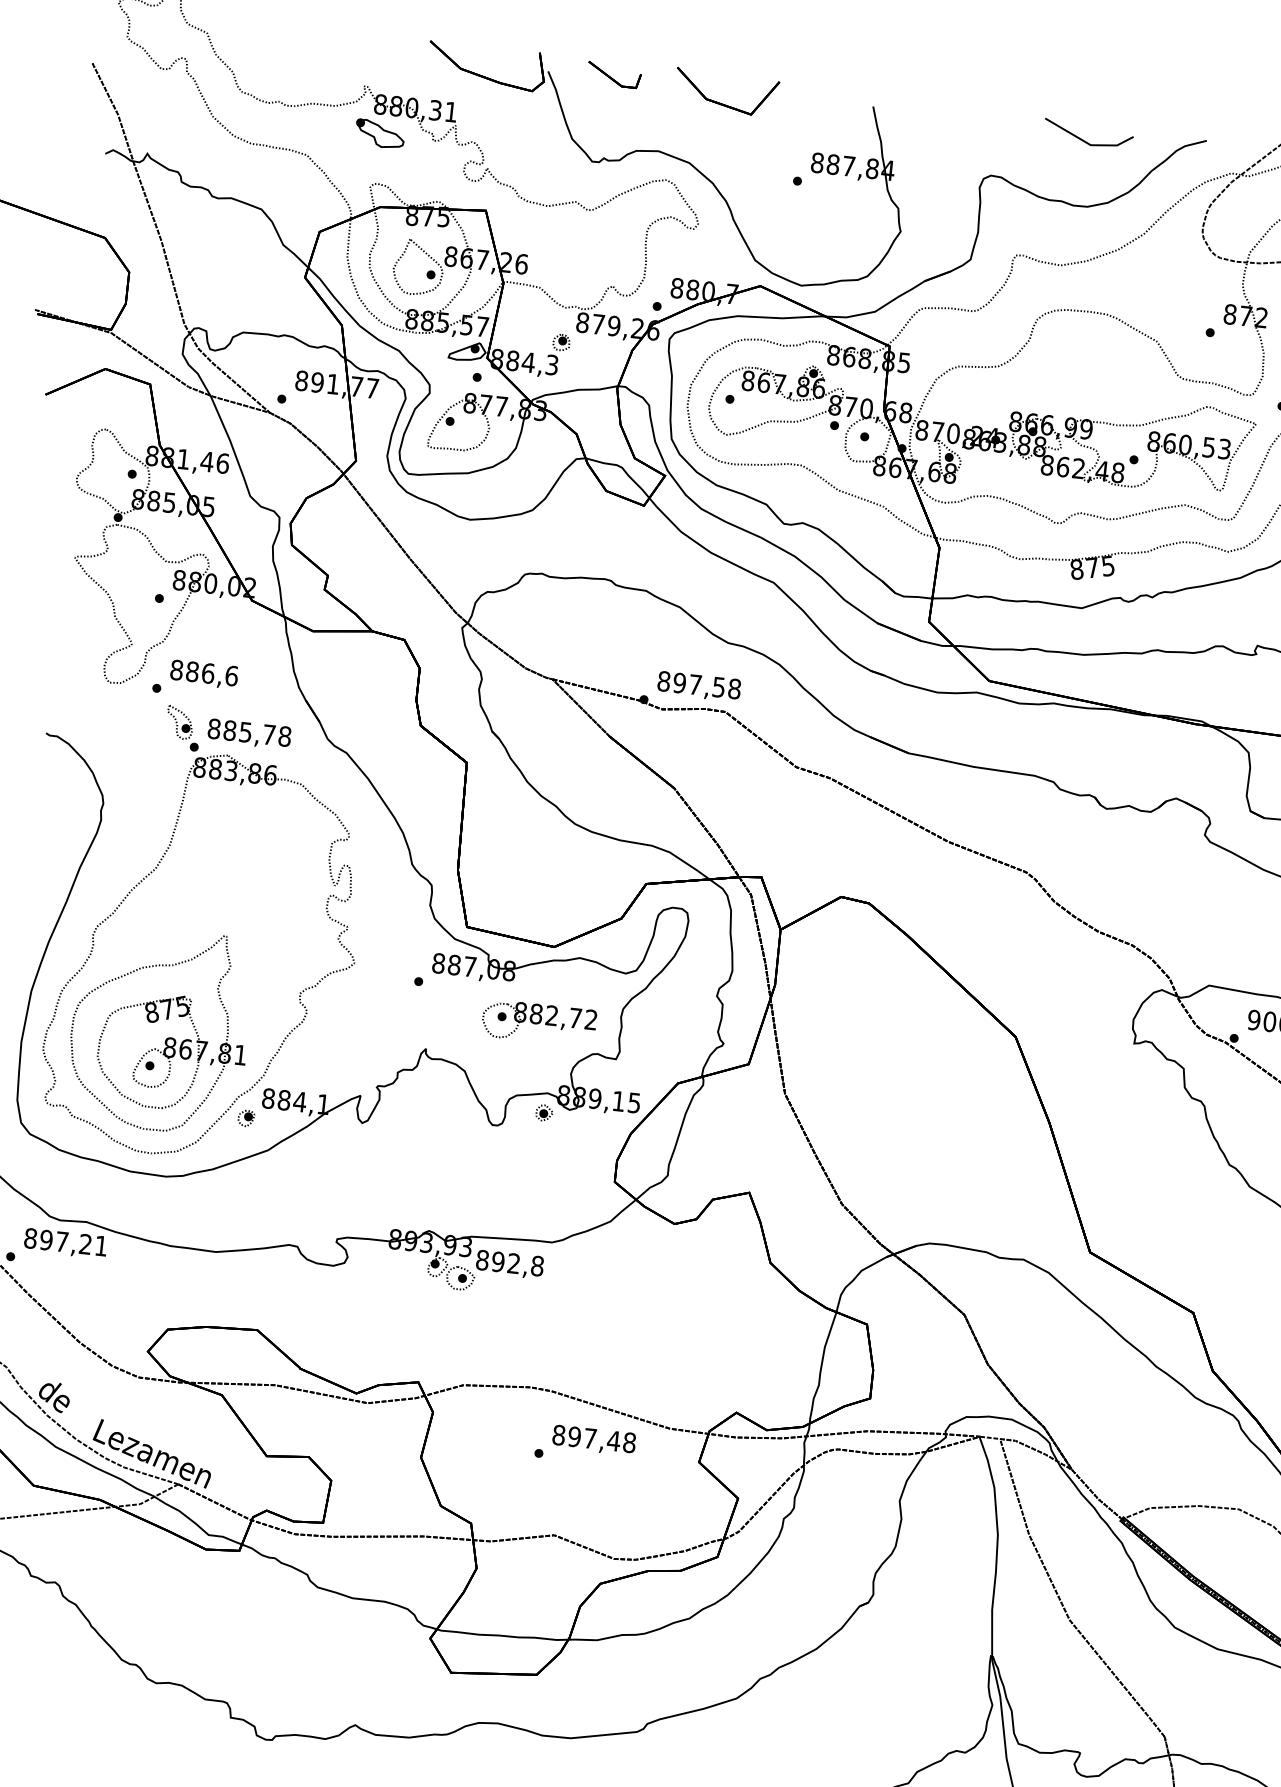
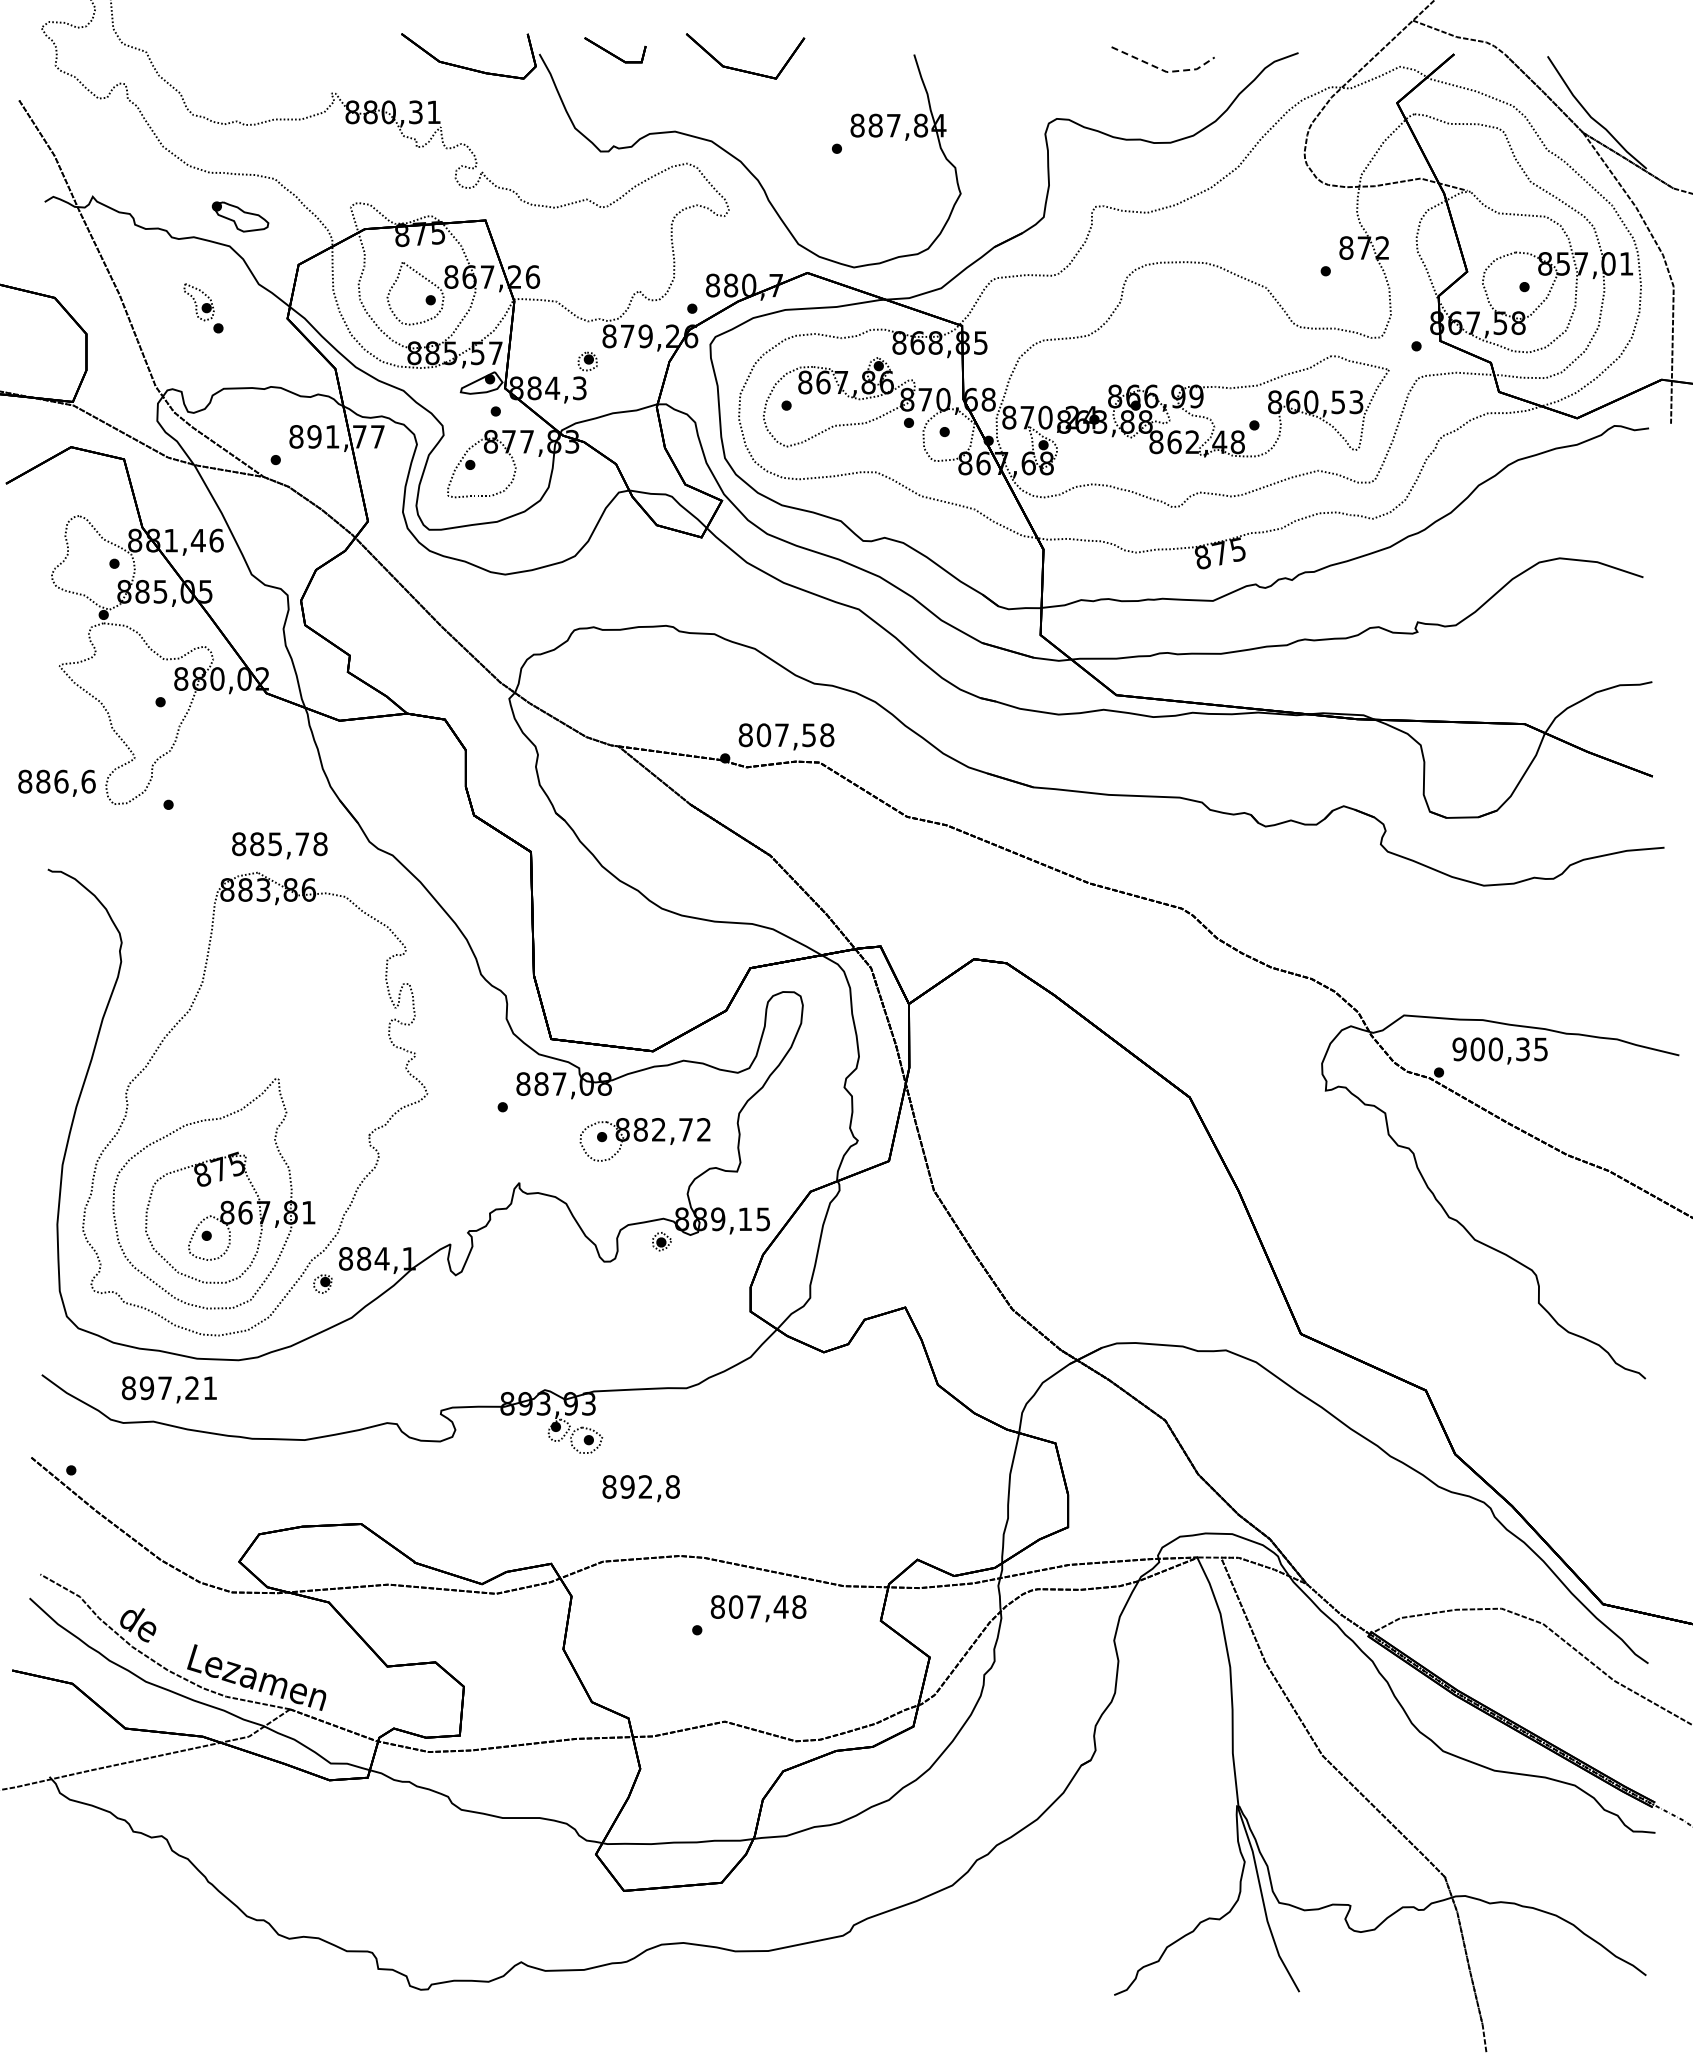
part: (380, 133) -> (240, 216), moved
line: (1088, 143) -> (1164, 70), solid -> dashed
text: (203, 673) -> (56, 782), moved
text: (679, 683) -> (763, 735), 897,58 -> 807,58
part: (183, 728) -> (203, 308), moved
text: (65, 1243) -> (169, 1389), moved
text: (509, 1264) -> (640, 1488), moved
text: (574, 1436) -> (735, 1606), 897,48 -> 807,48

